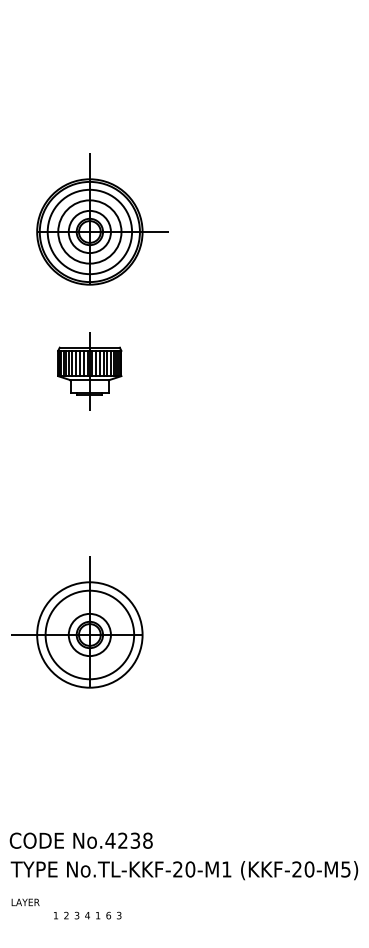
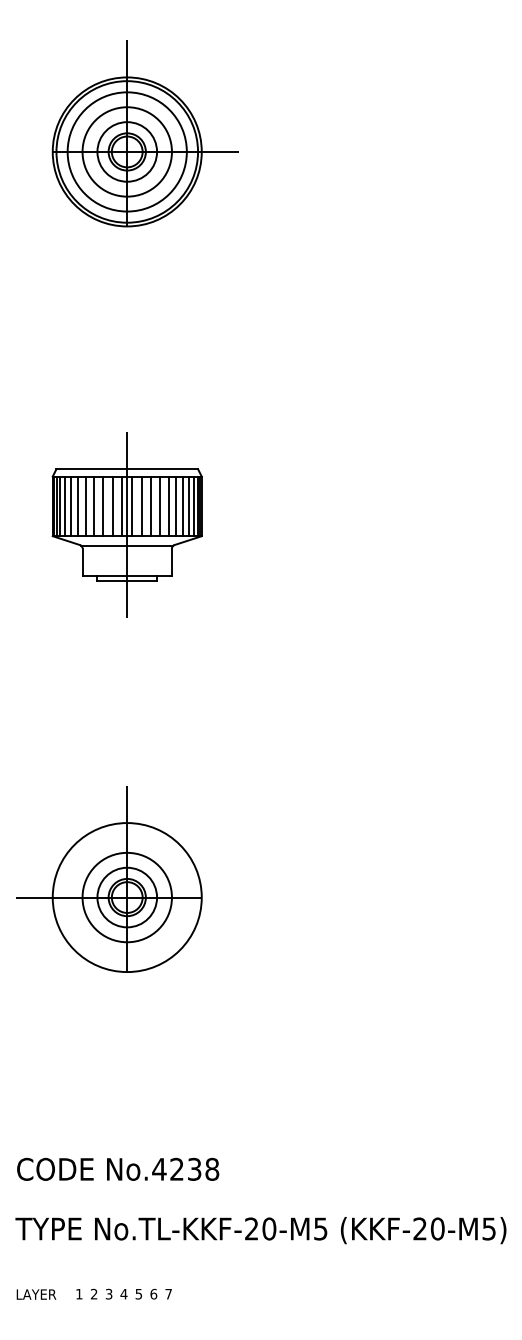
part: (102, 218) -> (144, 133), moved
part: (89, 371) -> (126, 524), size x1.67
circle: (89, 634) -> (126, 897), size x0.71
text: (81, 840) -> (118, 1168), moved
text: (226, 869) -> (320, 1228), No.TL-KKF-20-M1 -> No.TL-KKF-20-M5
text: (25, 902) -> (36, 1294), moved
text: (97, 915) -> (138, 1294), 1 -> 5
text: (119, 915) -> (168, 1293), 3 -> 7

